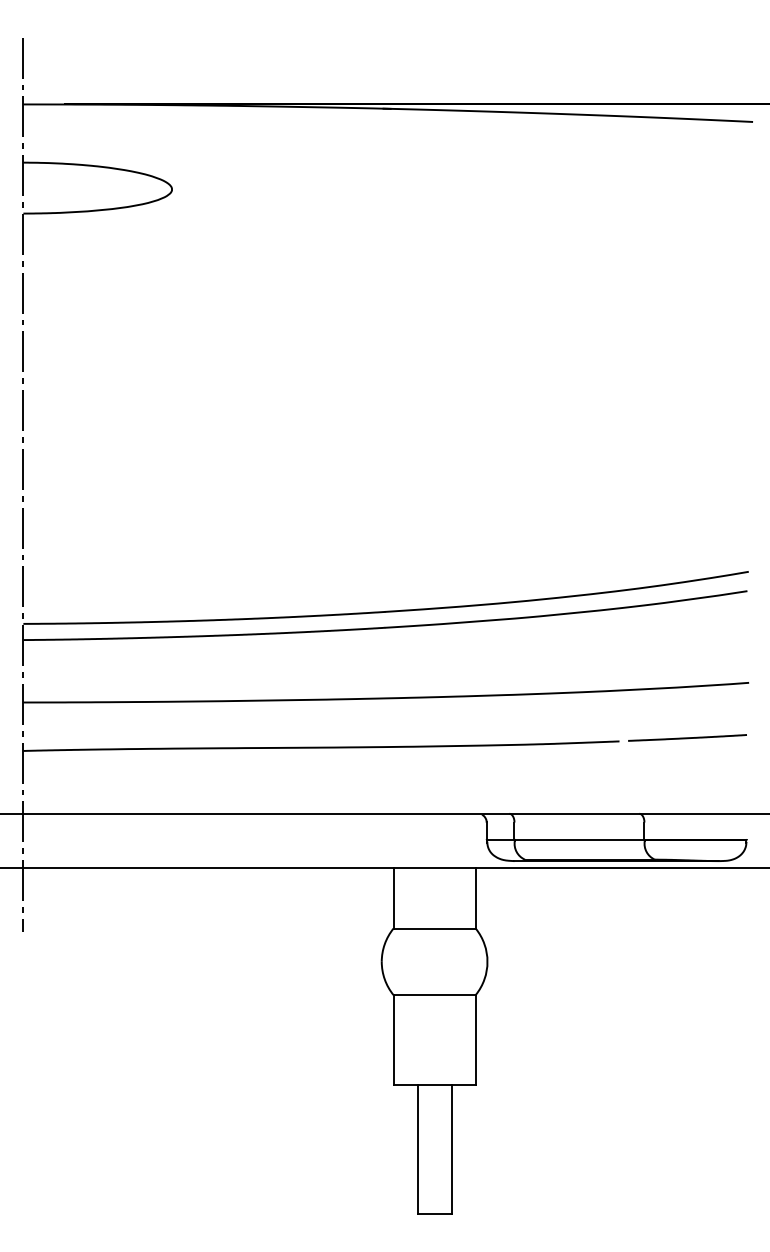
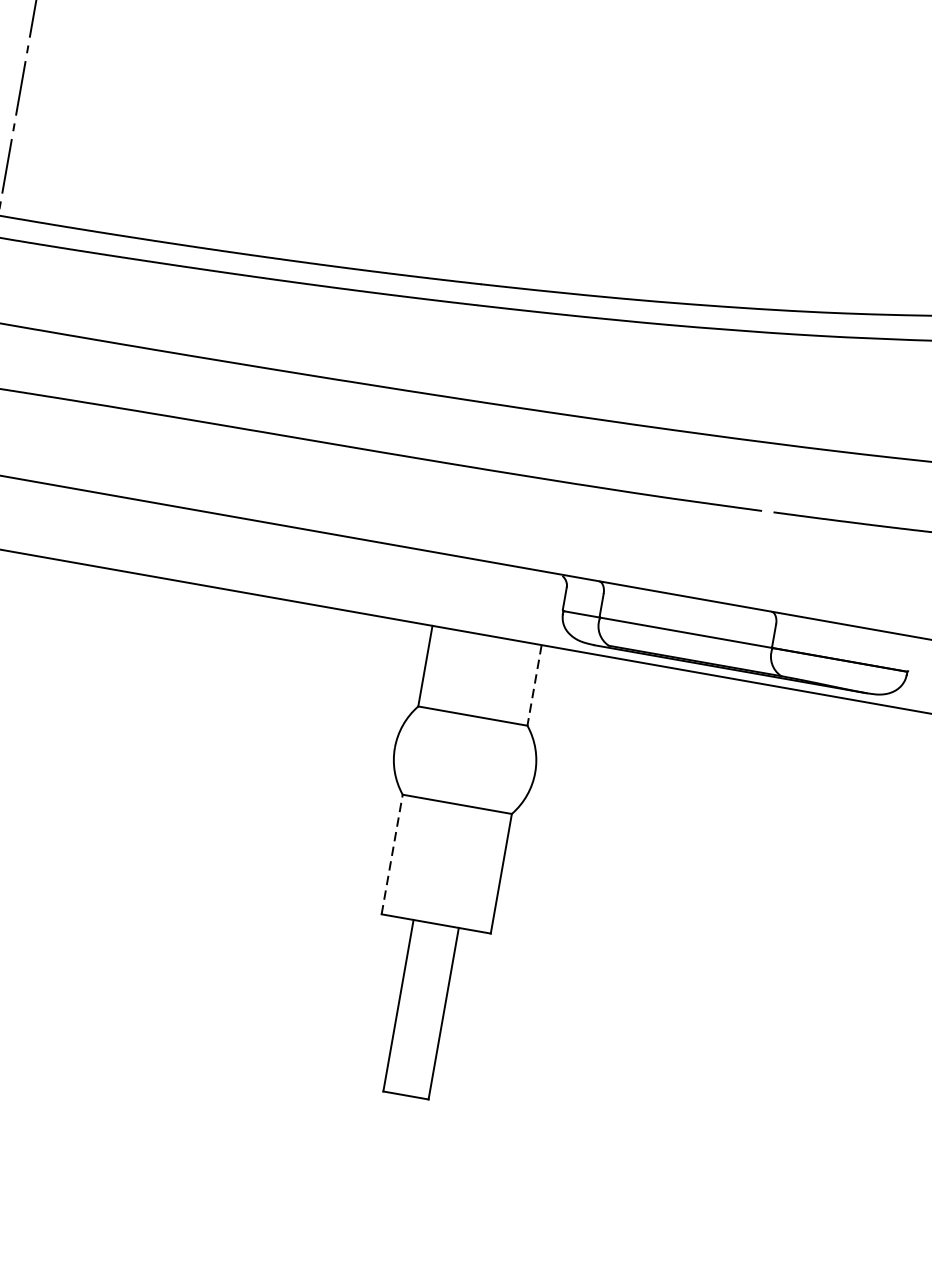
line: (475, 898) -> (534, 685), solid -> dashed
line: (393, 1039) -> (392, 853), solid -> dashed

